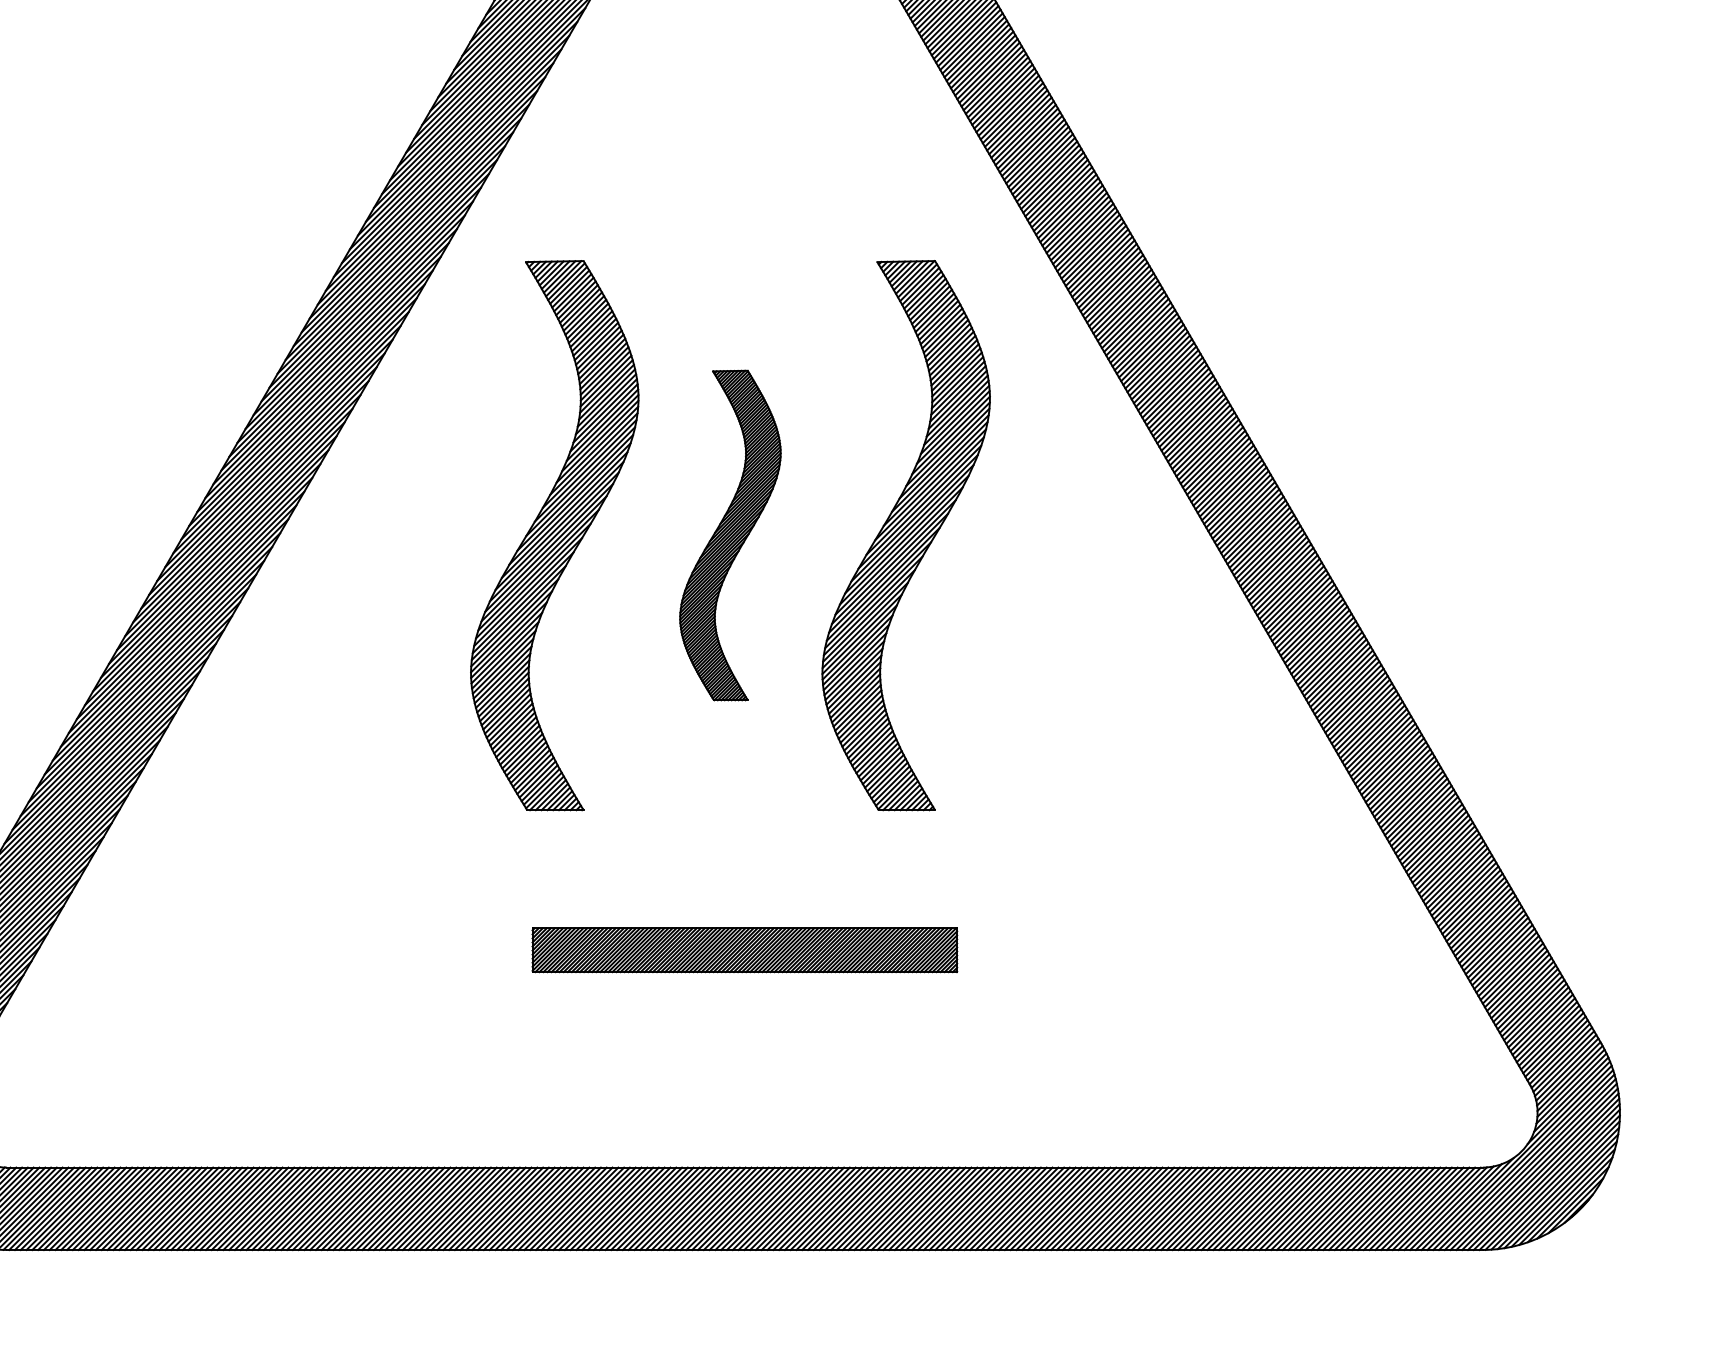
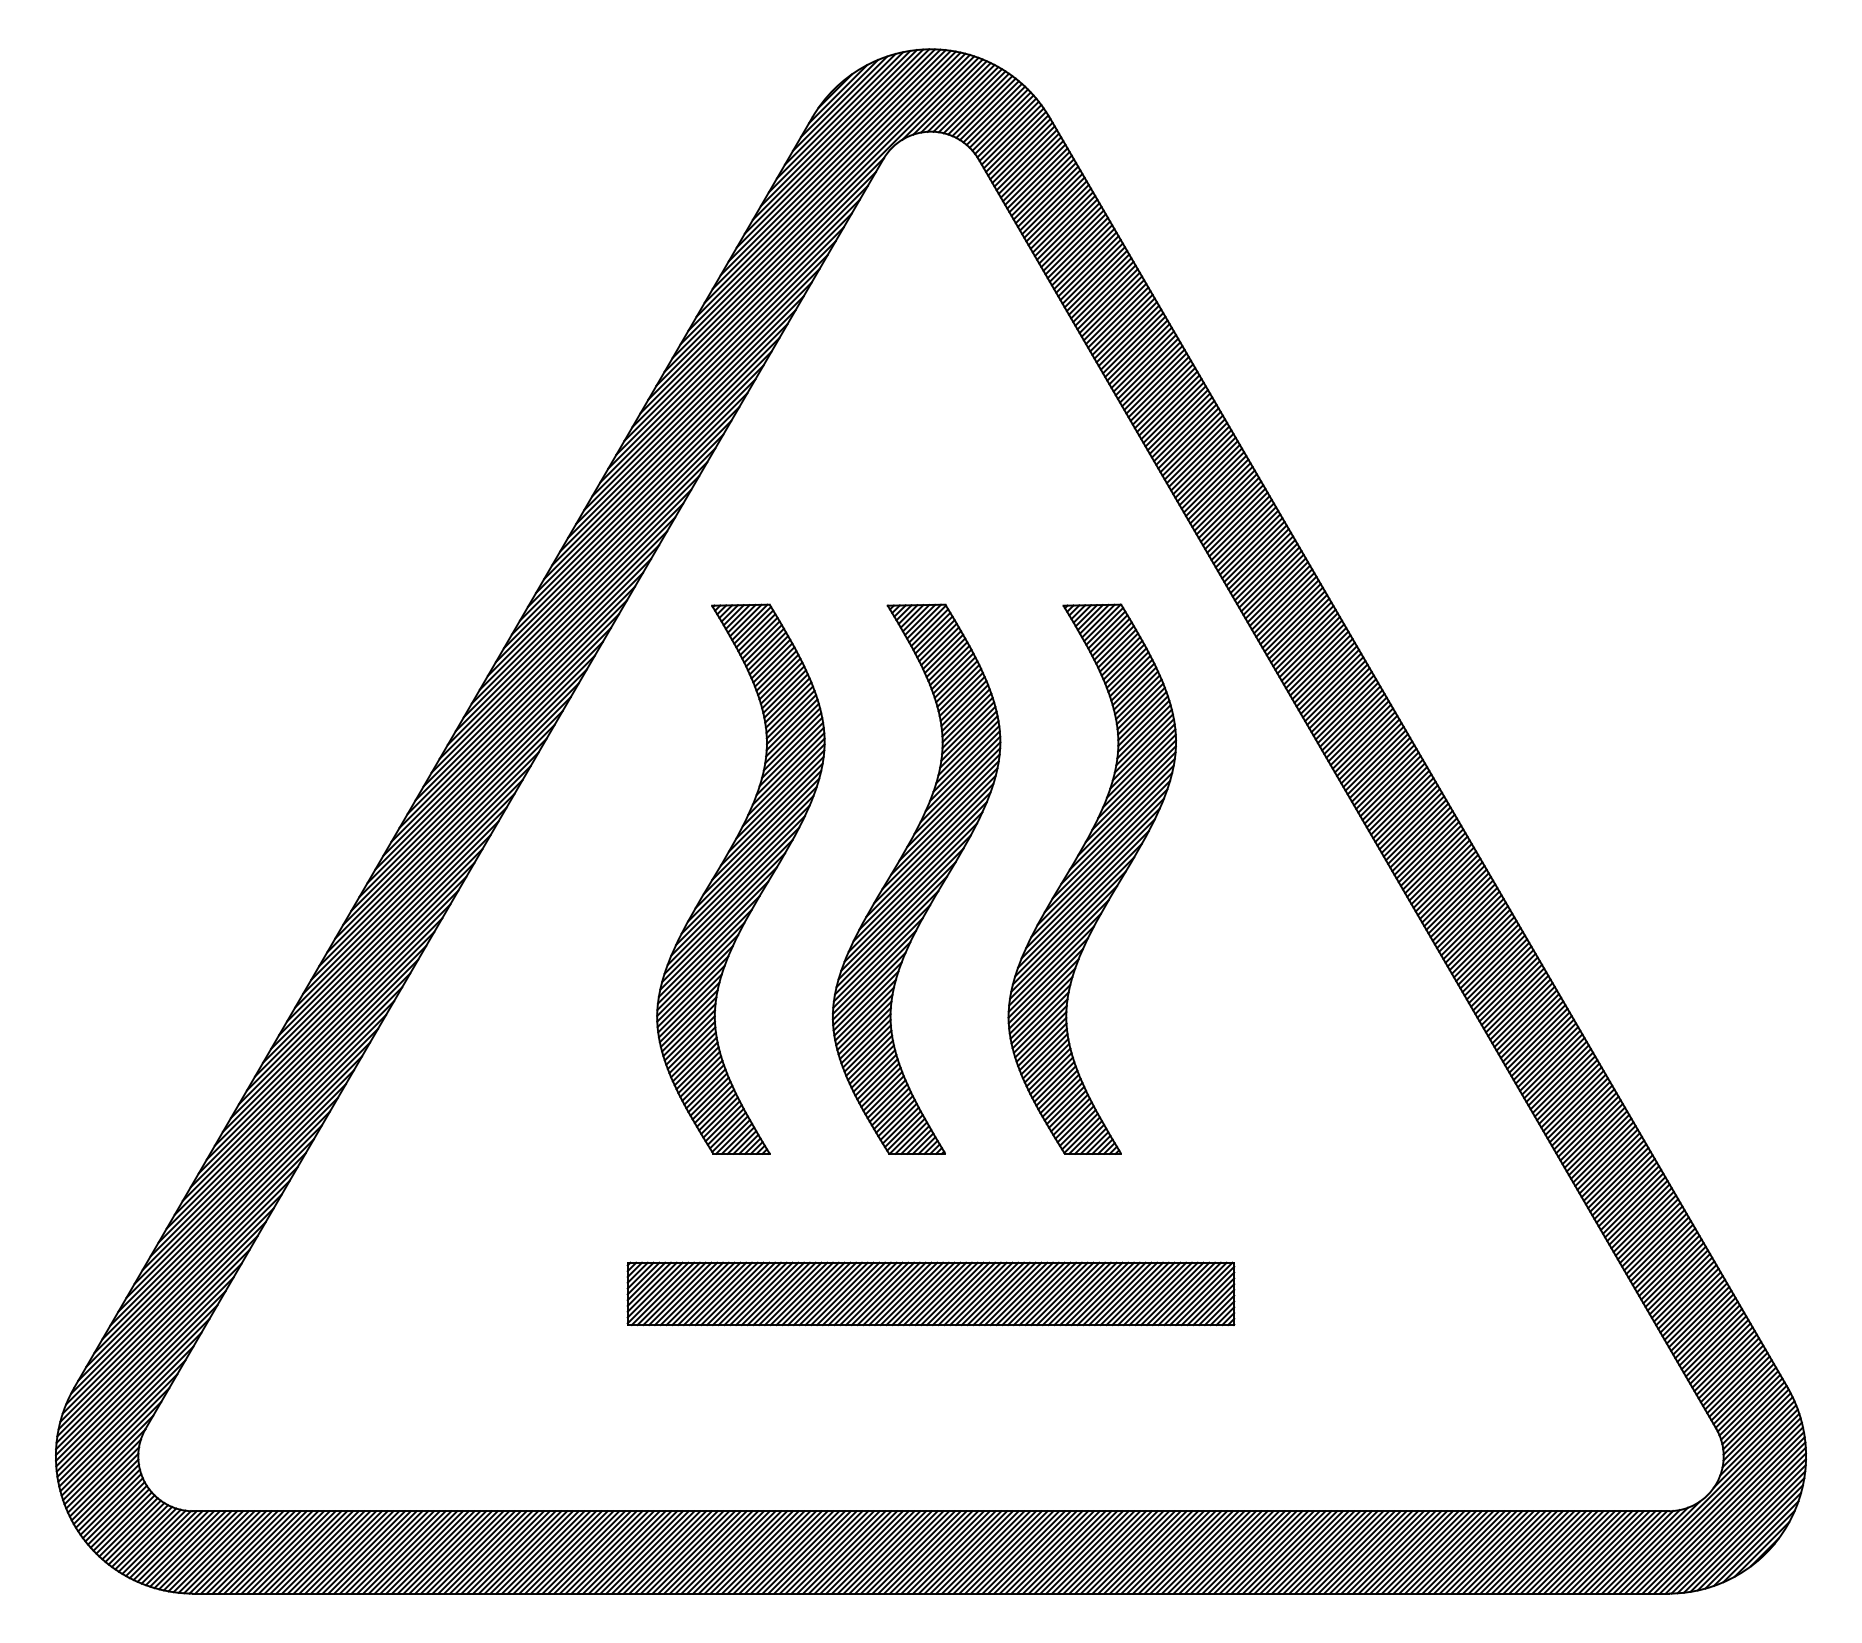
part: (730, 534) -> (916, 878), size x1.67
part: (744, 949) -> (930, 1293), size x1.43

